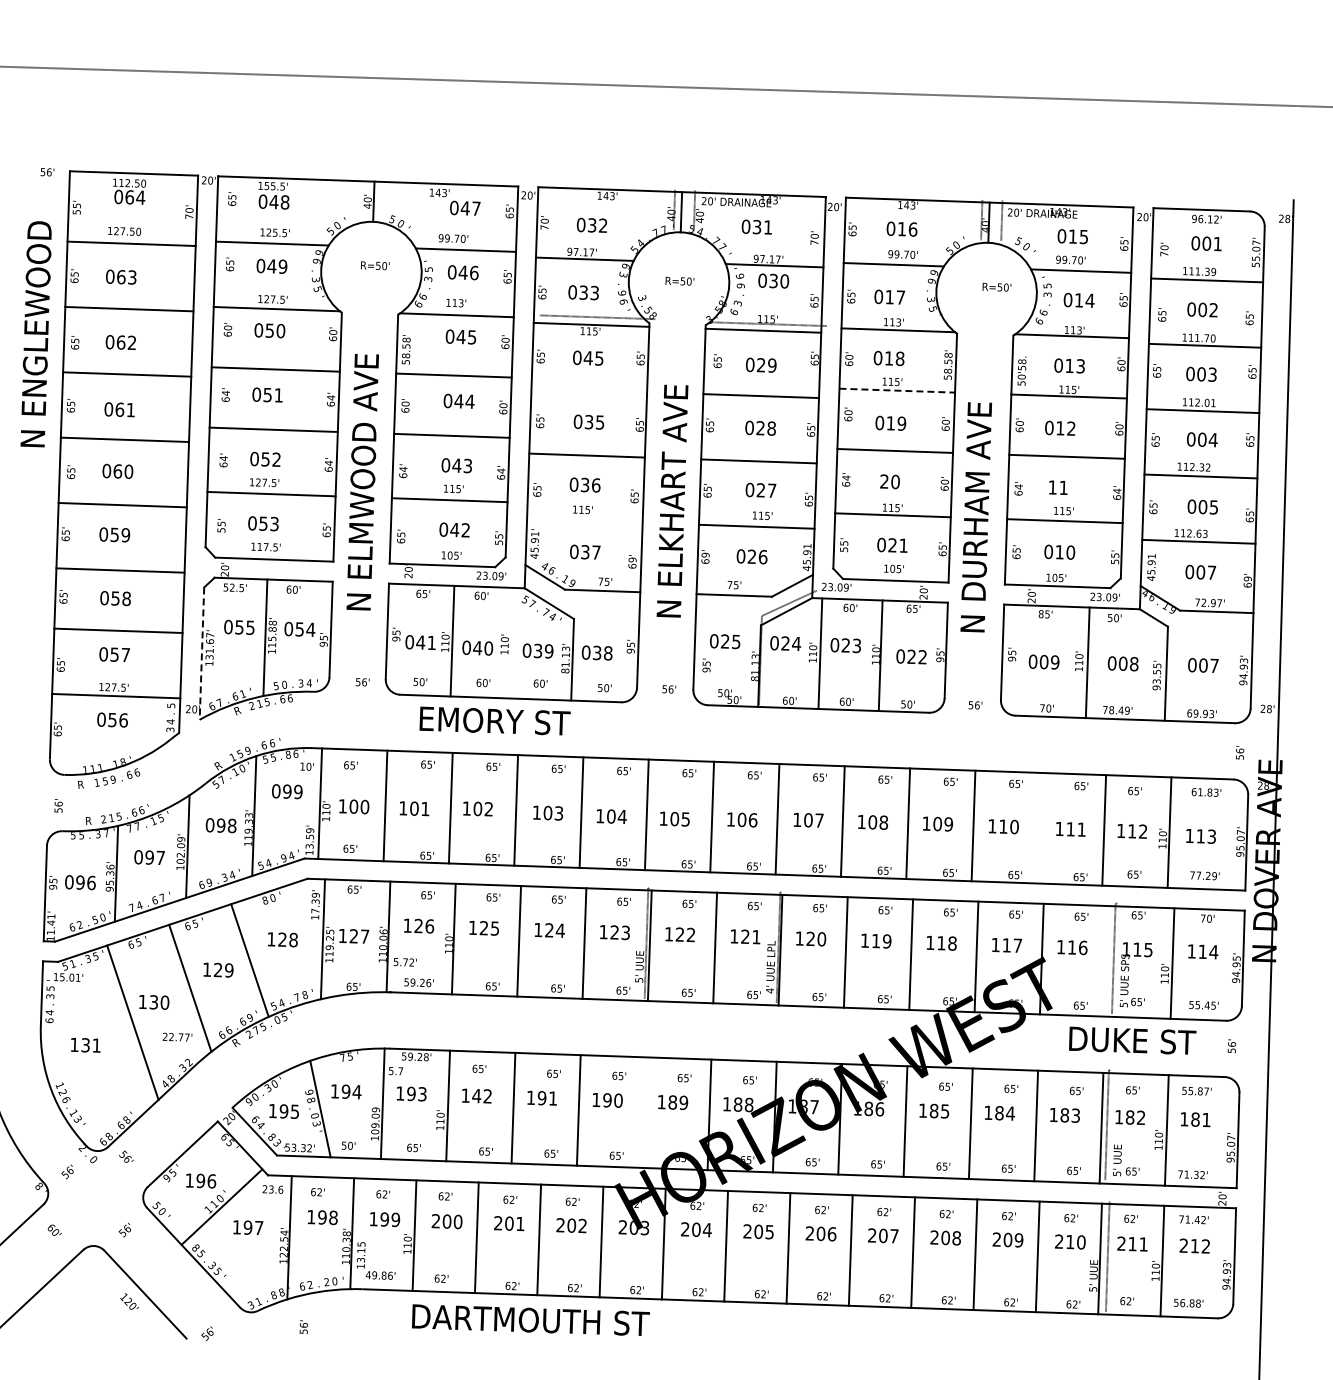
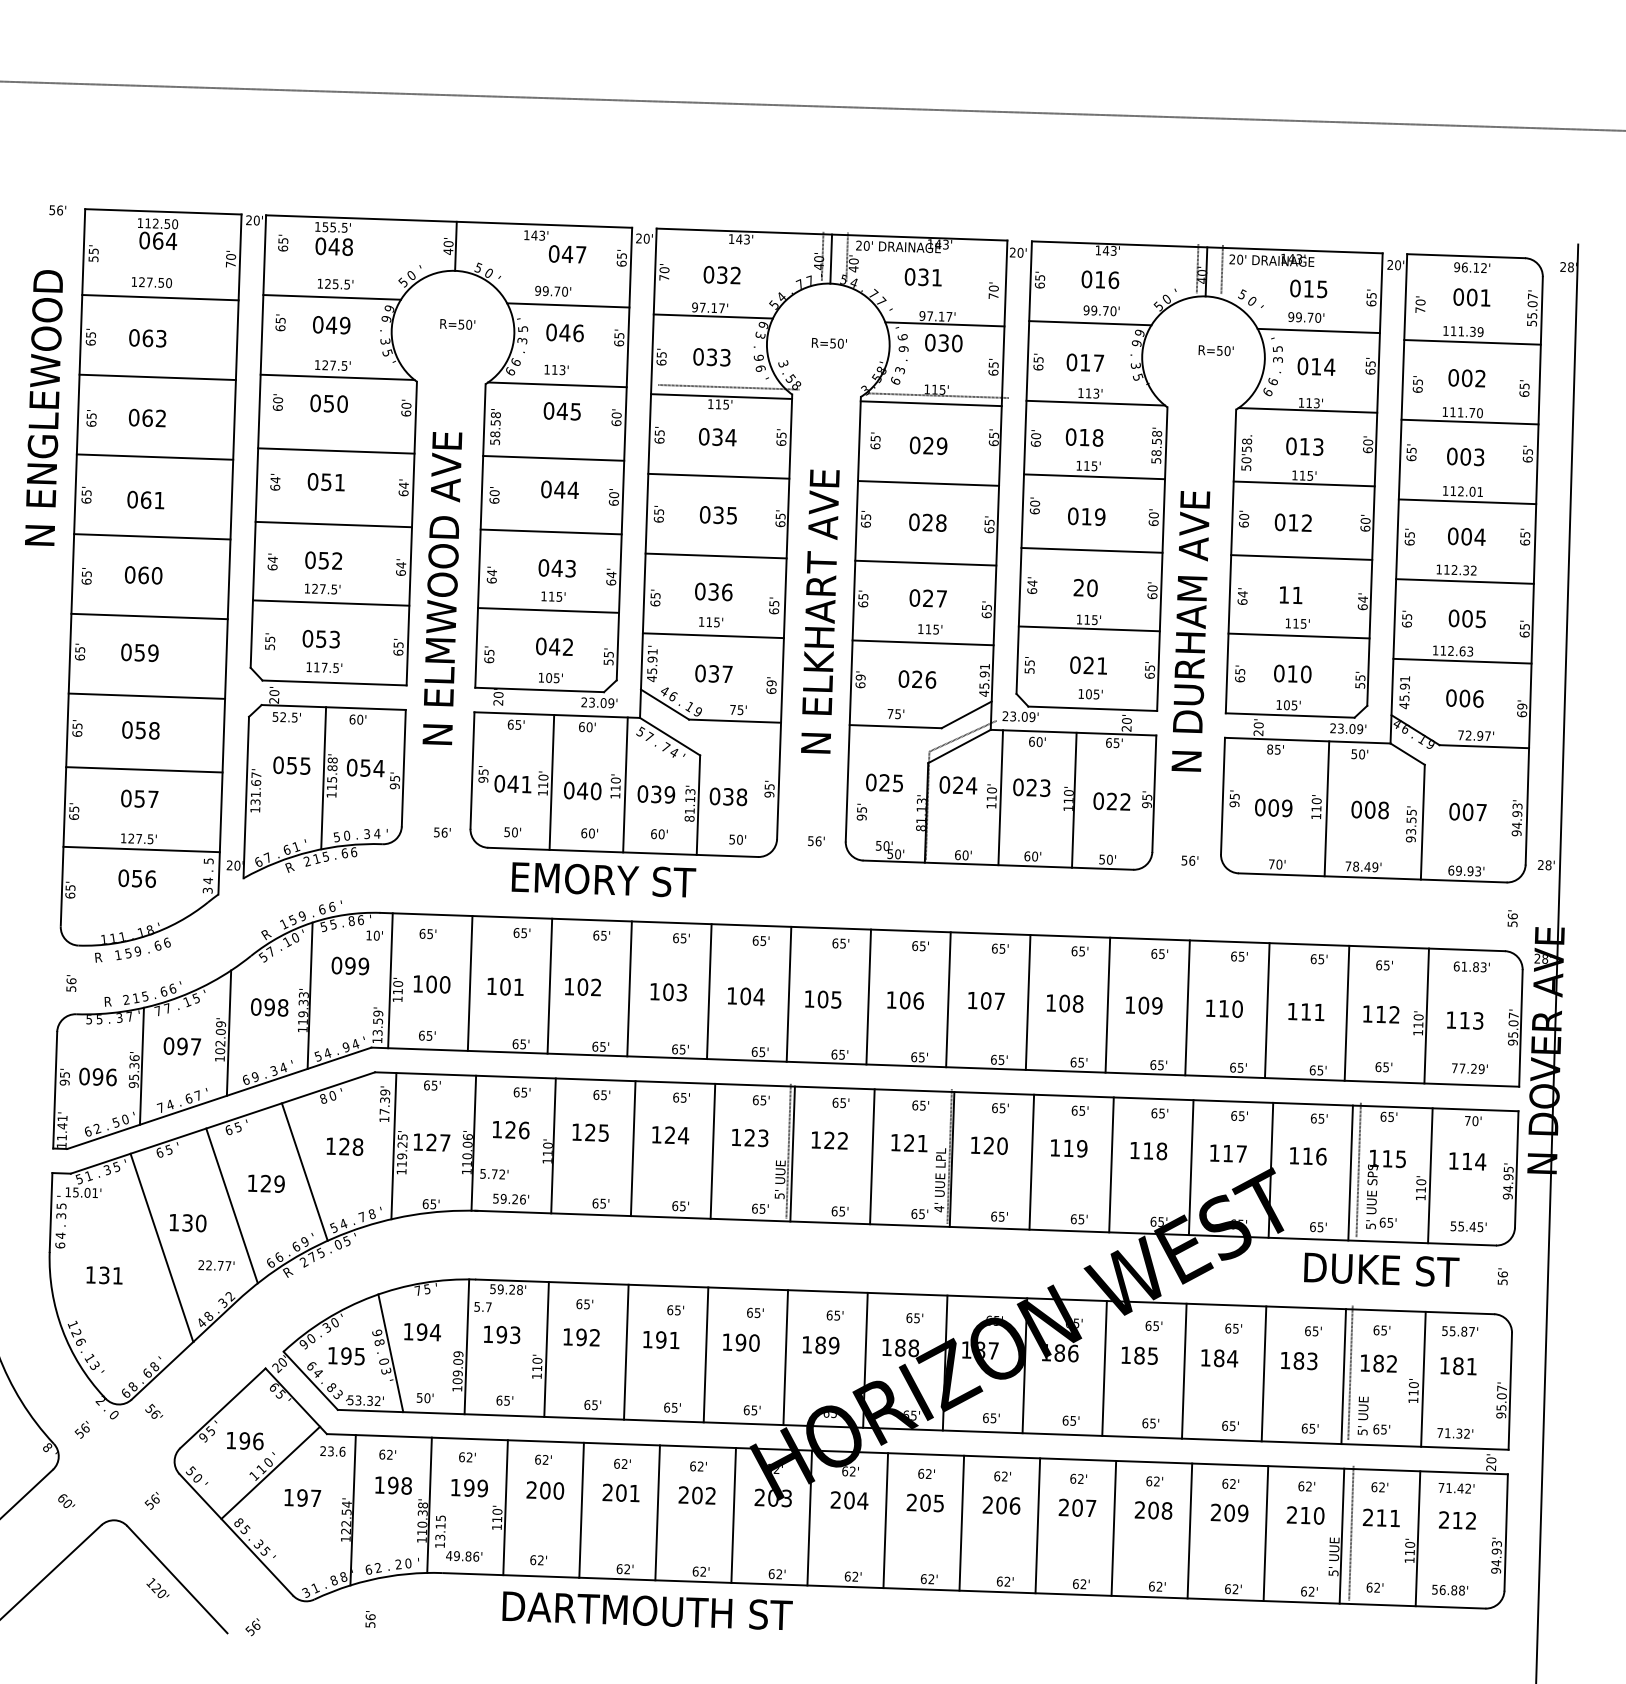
text: (593, 358) -> (723, 437), 045 -> 034
line: (589, 390) -> (719, 476), added
line: (897, 390) -> (1094, 476), dashed -> solid
line: (584, 520) -> (712, 635), added
text: (1211, 572) -> (1477, 698), 007 -> 006
line: (512, 642) -> (625, 784), added
line: (201, 654) -> (245, 798), dashed -> solid
line: (1038, 827) -> (1266, 1009), added
line: (1107, 961) -> (1351, 1173), added
text: (476, 1095) -> (581, 1336), 142 -> 192
line: (644, 1112) -> (786, 1357), added

